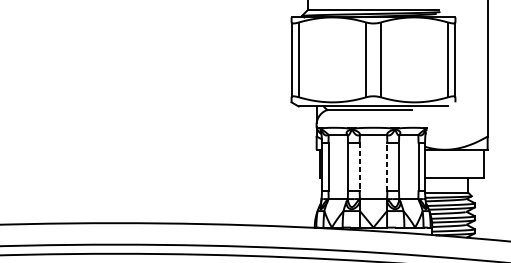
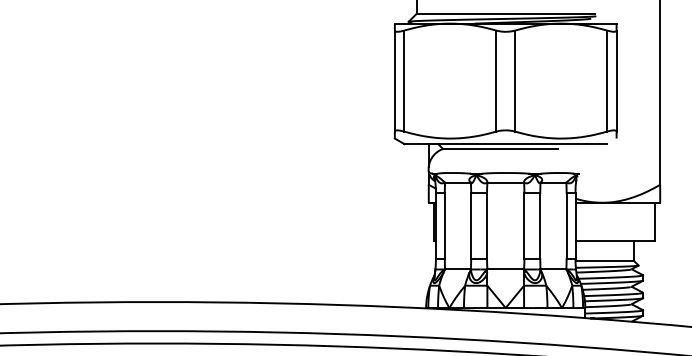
line: (360, 167) -> (487, 226), dashed -> solid
line: (387, 167) -> (524, 226), dashed -> solid

